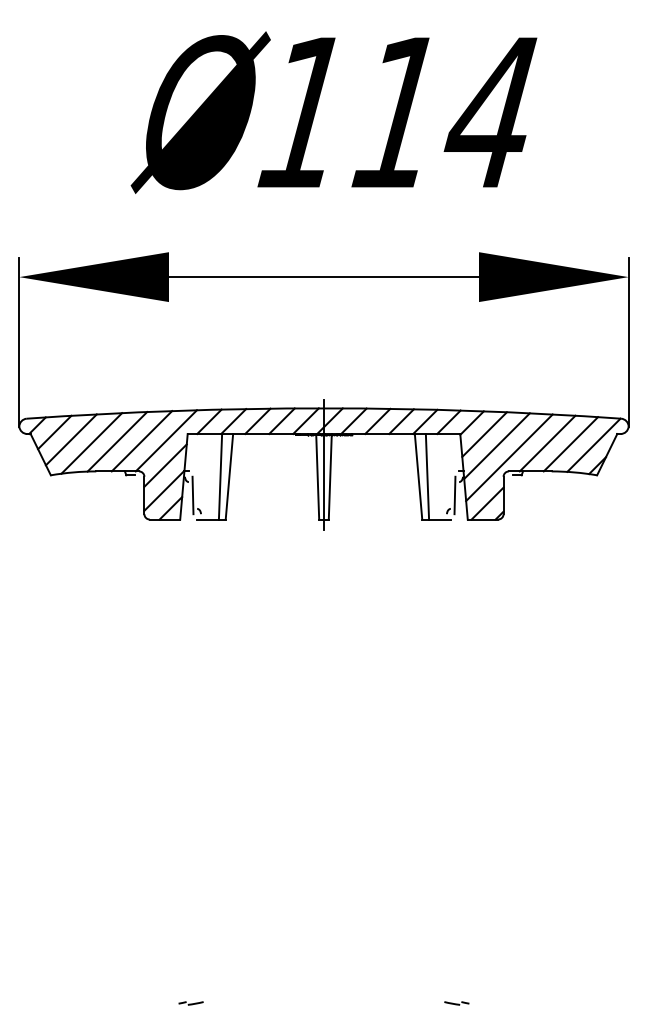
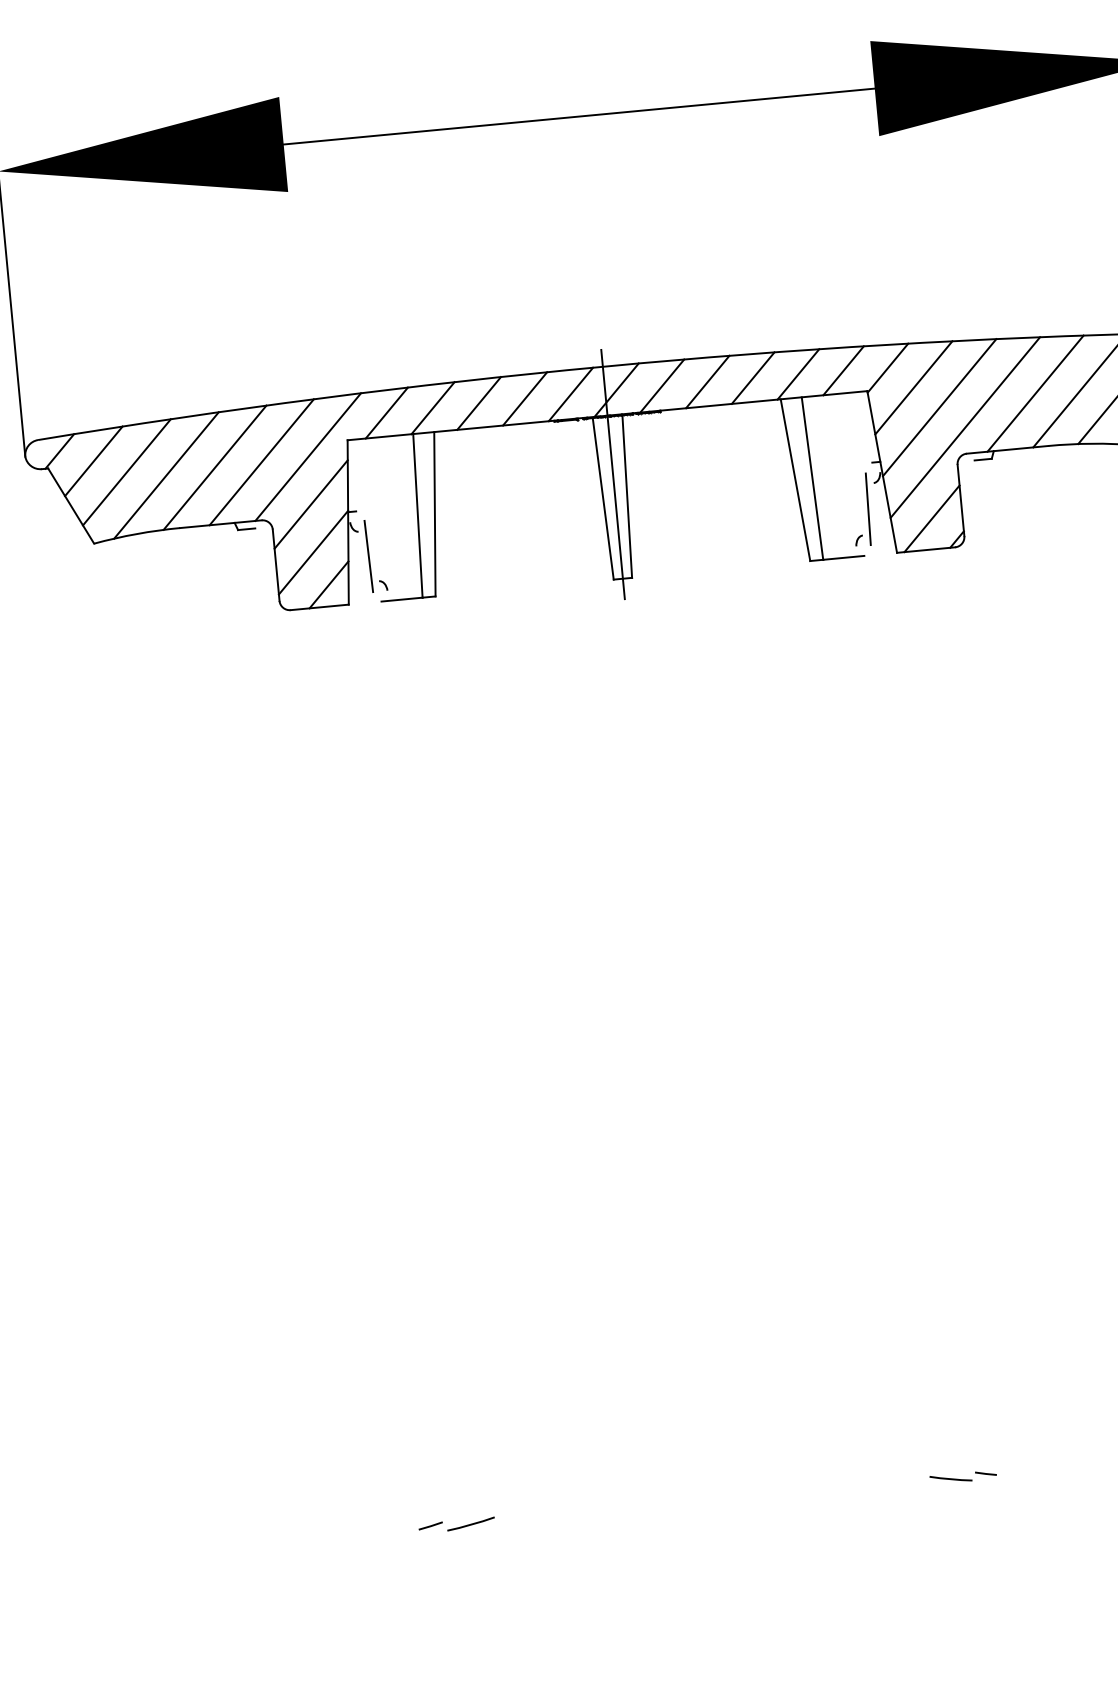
part: (190, 1003) -> (455, 1525), size x1.6
part: (456, 1003) -> (962, 1477), size x1.4

